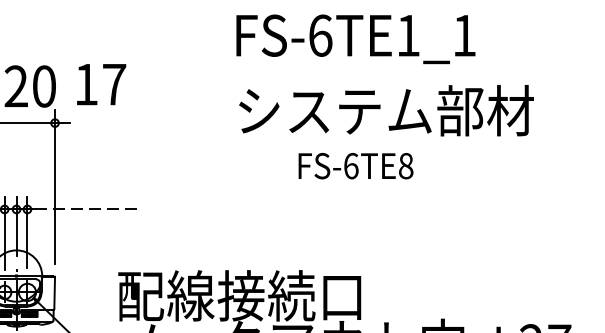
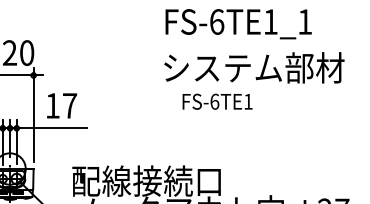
text: (355, 39) -> (238, 24), moved
text: (102, 83) -> (62, 105), moved
text: (386, 110) -> (254, 67), moved
text: (406, 165) -> (248, 101), FS-6TE8 -> FS-6TE1
line: (89, 209) -> (54, 128), dashed -> solid

